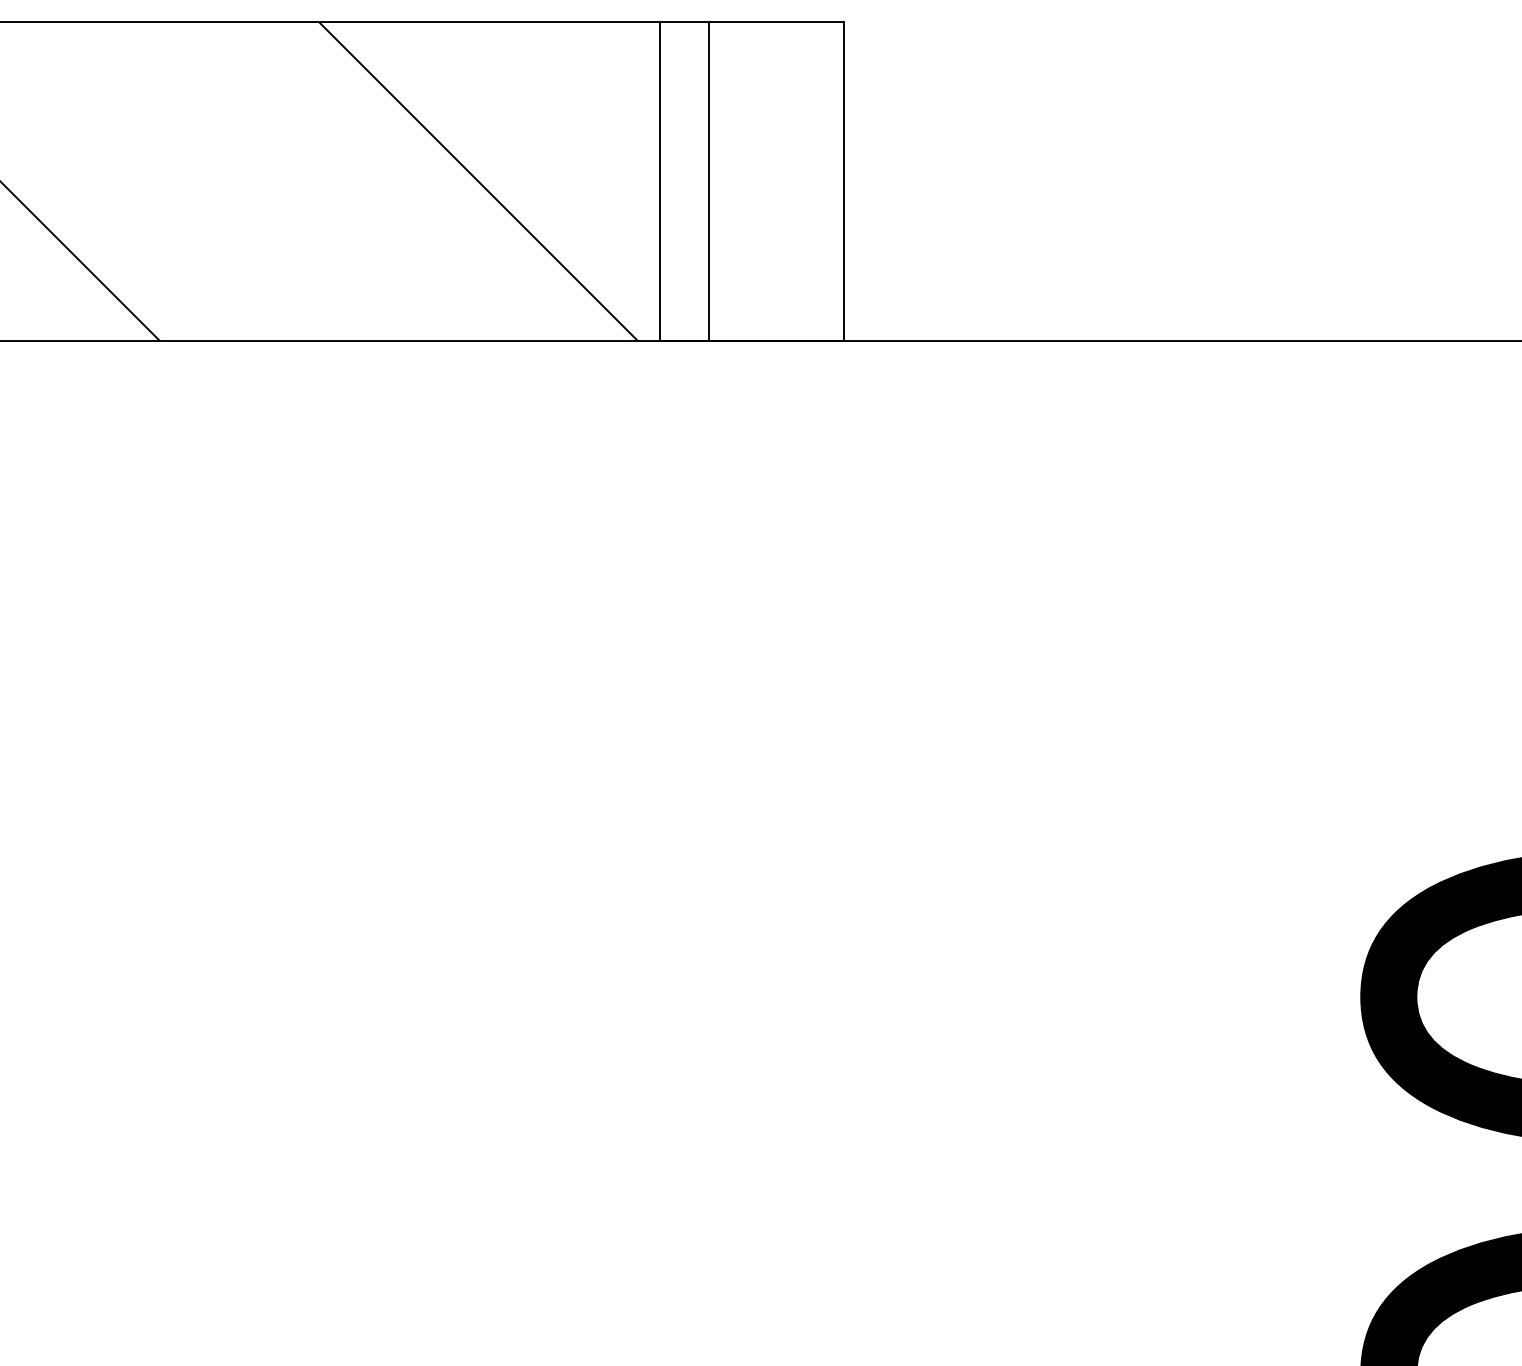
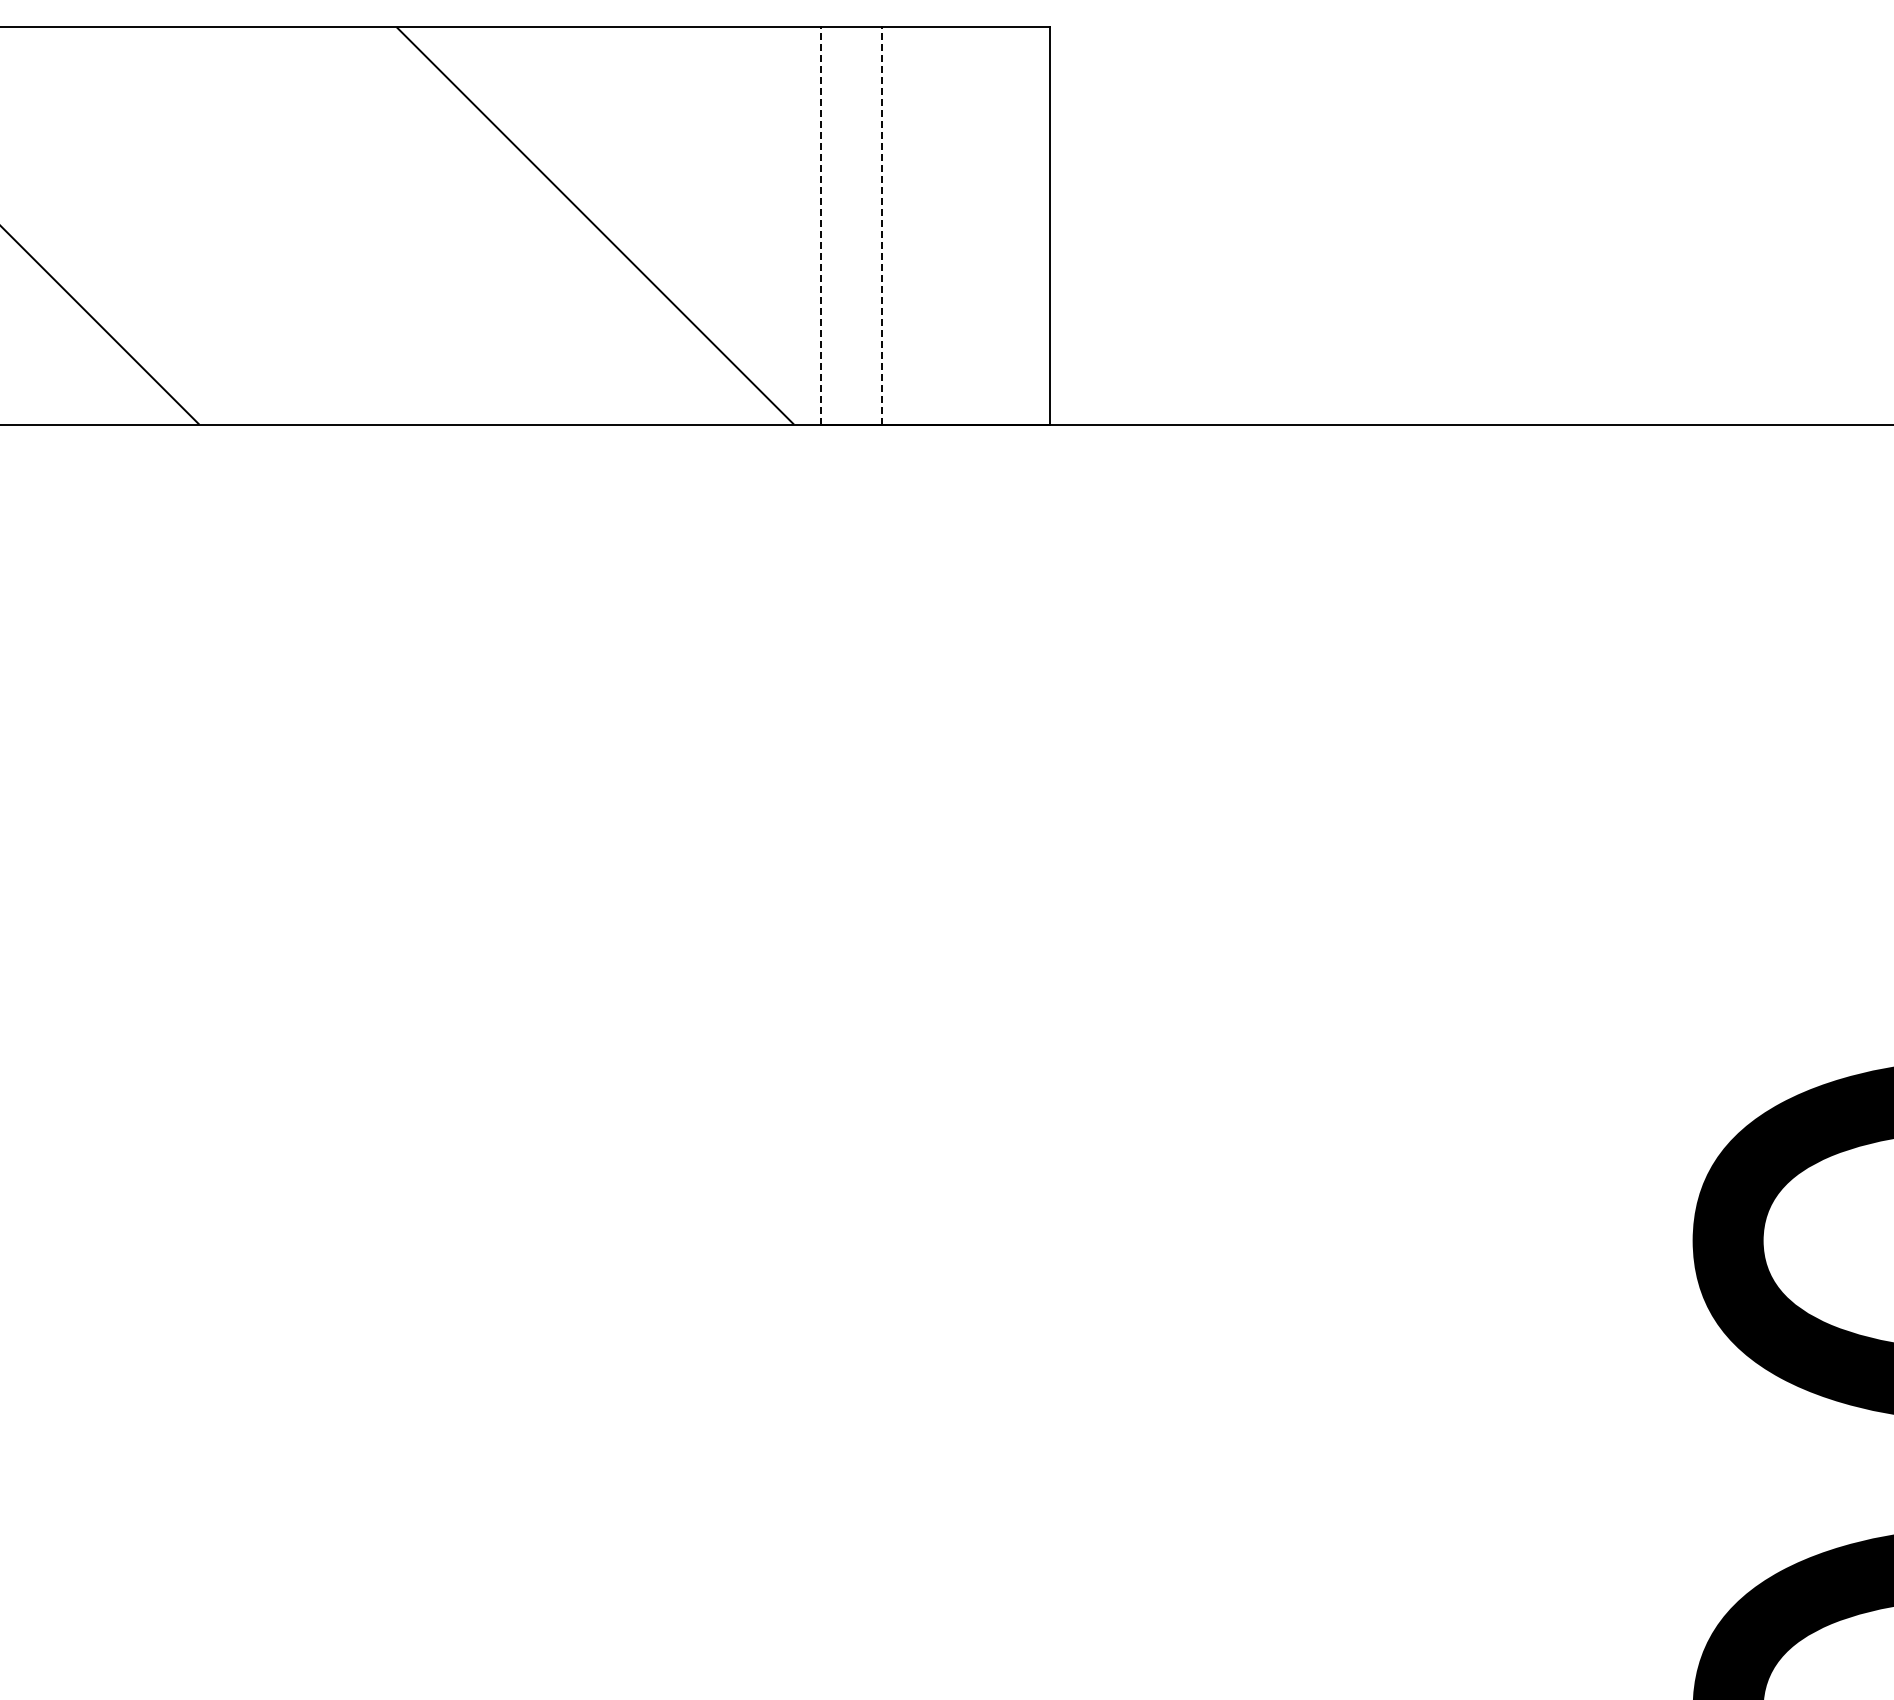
line: (659, 181) -> (820, 225), solid -> dashed
line: (708, 181) -> (881, 225), solid -> dashed

